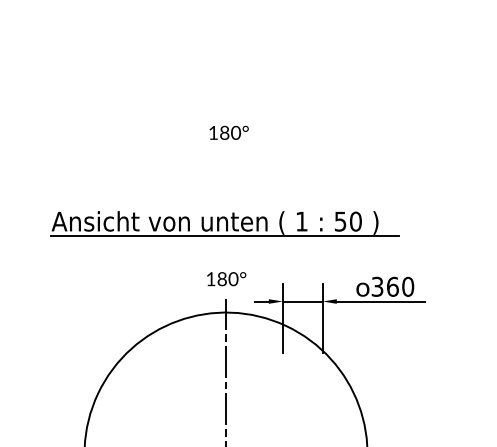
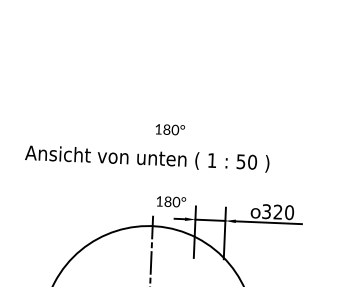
text: (228, 132) -> (169, 129), moved
line: (225, 235) -> (154, 168), removed
text: (226, 279) -> (171, 202), moved
text: (392, 286) -> (277, 211), 360 -> 320

